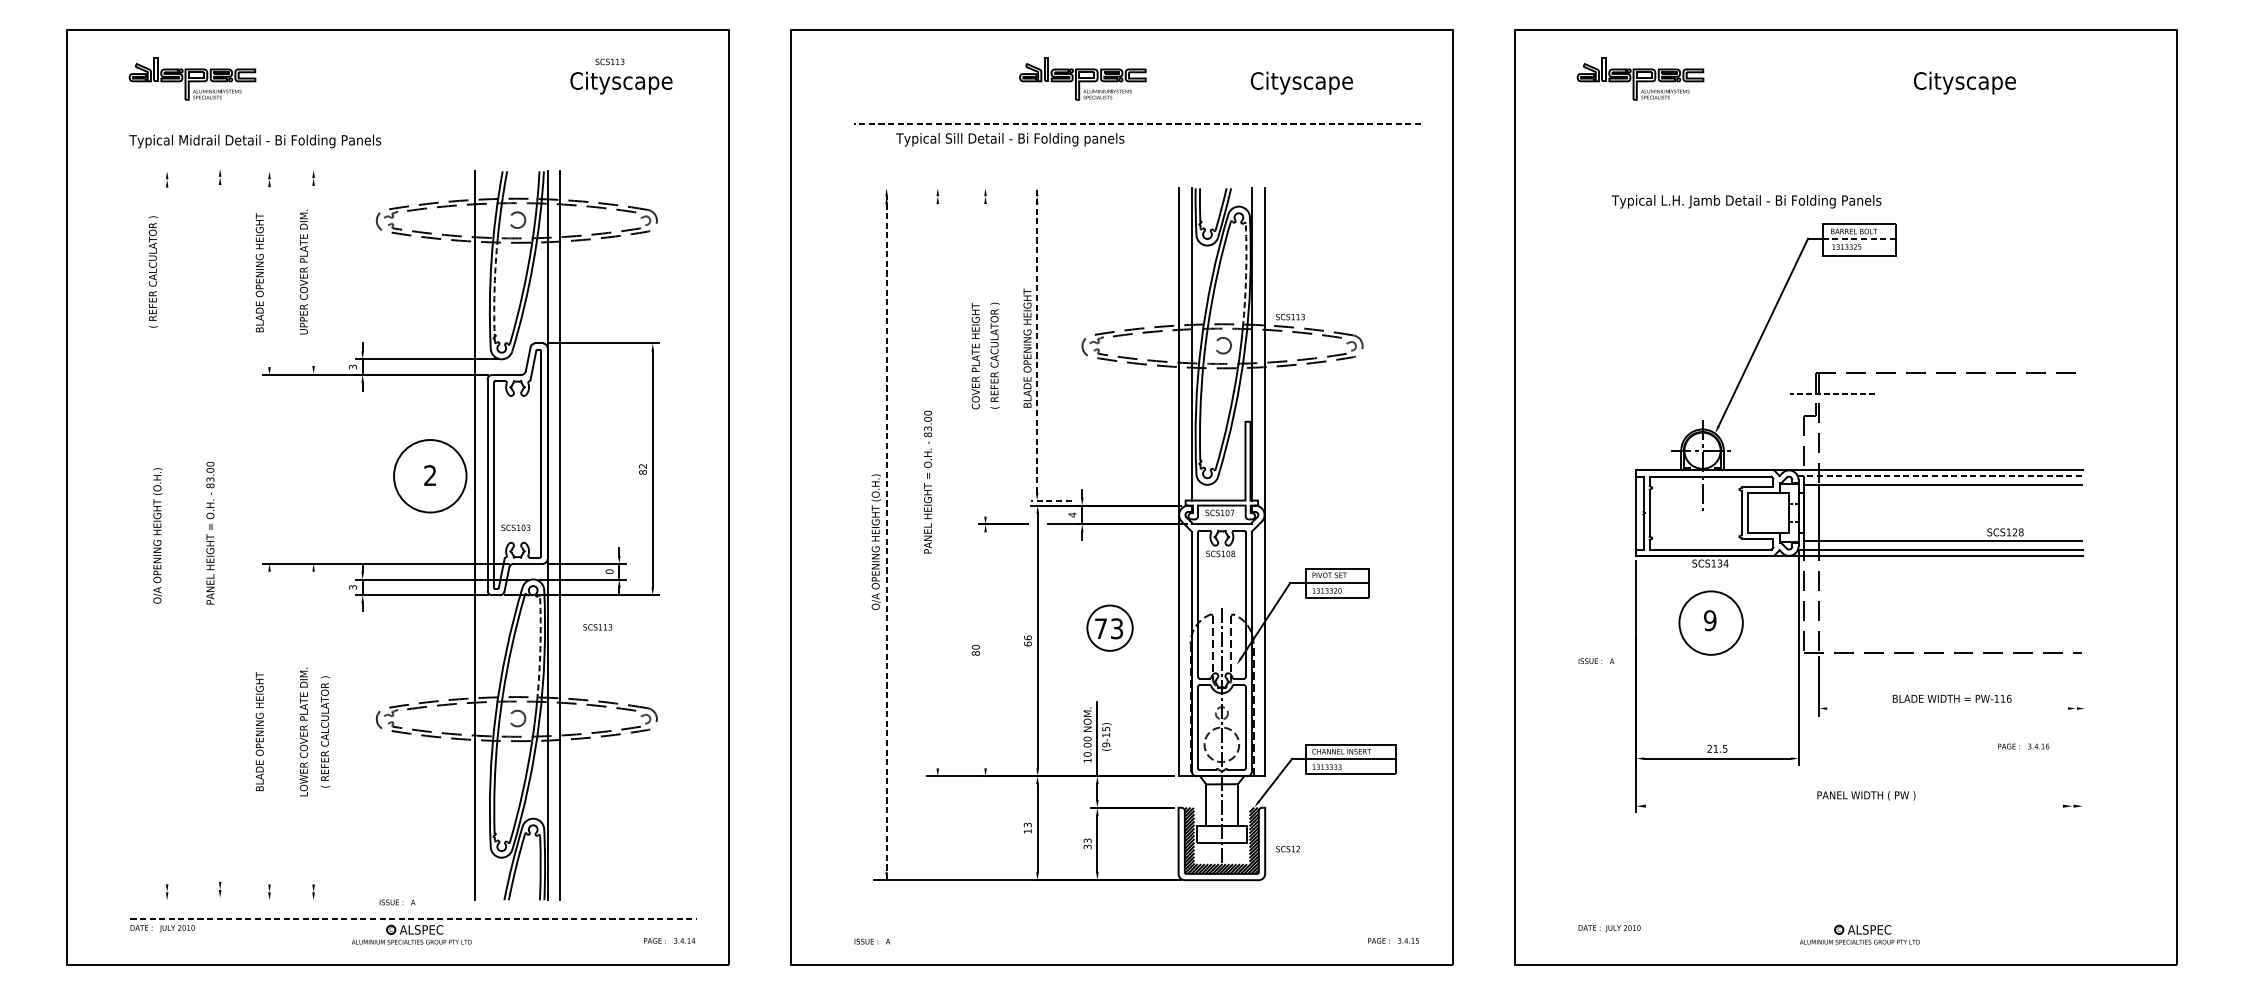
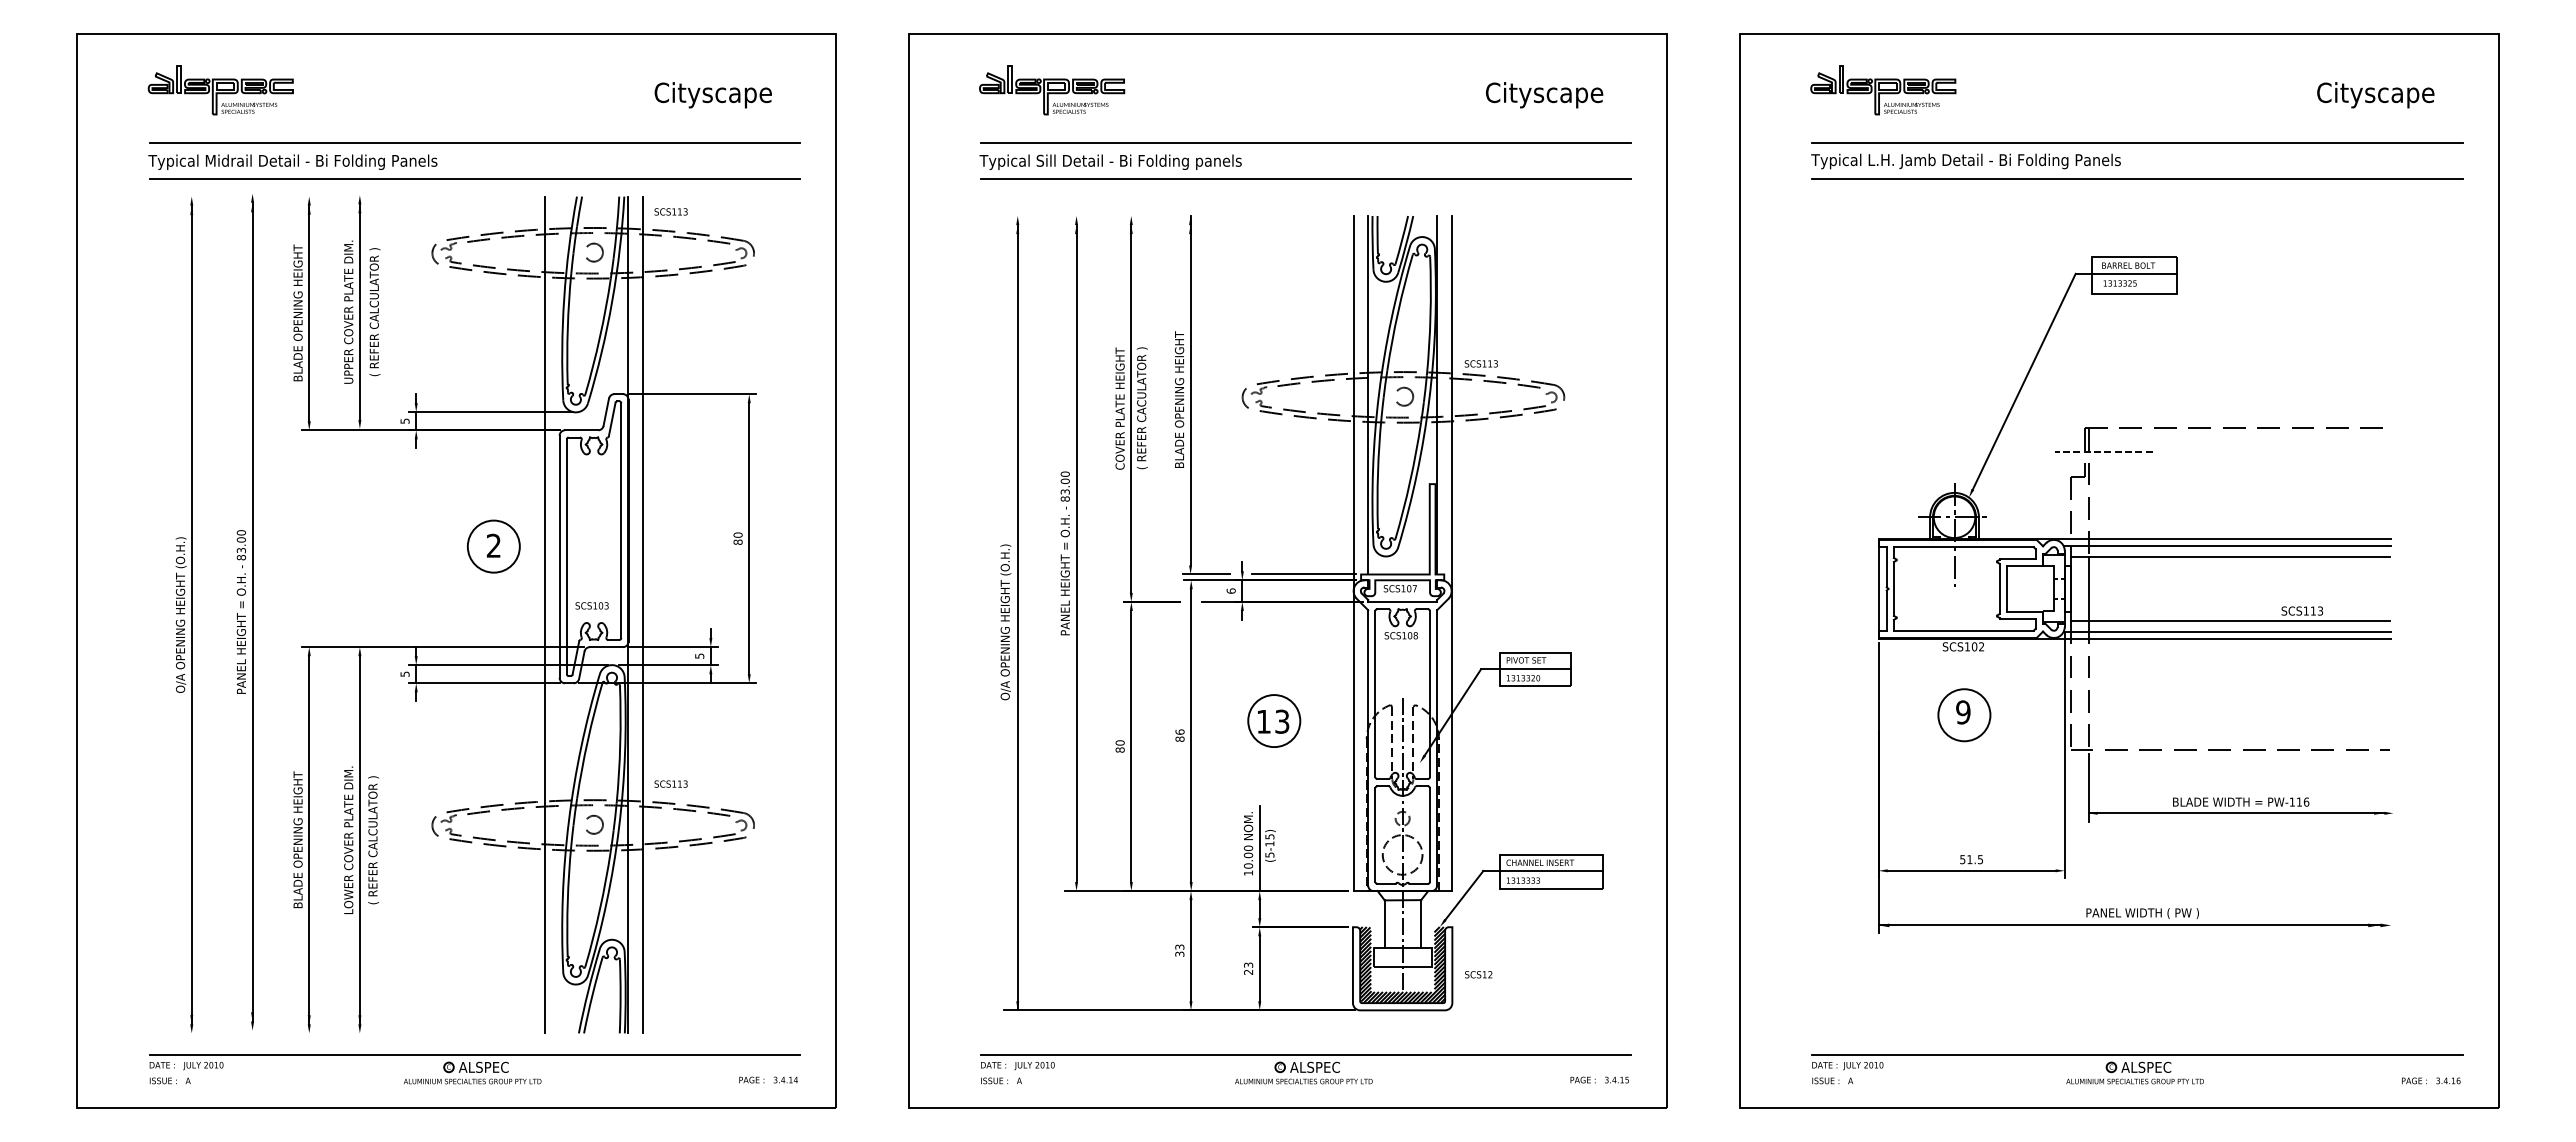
text: (609, 61) -> (670, 211), moved
part: (1083, 78) -> (1052, 90), moved
text: (1301, 83) -> (1544, 95), moved
text: (1964, 83) -> (2375, 95), moved
line: (413, 124) -> (474, 142), added
line: (1137, 124) -> (1305, 142), dashed -> solid
line: (1861, 124) -> (2137, 142), added
text: (1010, 139) -> (1110, 161), moved
line: (413, 155) -> (474, 178), added
line: (1137, 155) -> (1305, 178), added
line: (1861, 155) -> (2137, 178), added
text: (1746, 201) -> (1965, 161), moved
line: (1859, 238) -> (2134, 273), dashed -> solid
line: (313, 271) -> (359, 311), added
text: (153, 272) -> (374, 312), moved
line: (269, 273) -> (309, 313), added
arc: (1246, 275) -> (1430, 316), dashed -> solid
arc: (494, 286) -> (567, 328), dashed -> solid
line: (1037, 340) -> (1190, 390), dashed -> solid
line: (985, 355) -> (1131, 408), added
text: (352, 366) -> (404, 420), 3 -> 5
text: (642, 465) -> (737, 534), 82 -> 80
circle: (429, 476) -> (493, 546), size x0.62
line: (1940, 476) -> (2227, 546), dashed -> solid
line: (937, 482) -> (1076, 553), added
line: (1051, 500) -> (1206, 574), dashed -> solid
line: (1135, 500) -> (1303, 574), added
text: (1071, 514) -> (1230, 590), 4 -> 6
text: (2017, 531) -> (2316, 610), SCS128 -> SCS113
line: (220, 532) -> (252, 611), added
line: (166, 535) -> (191, 614), added
line: (886, 538) -> (1017, 617), dashed -> solid
text: (1722, 563) -> (1977, 646), SCS134 -> SCS102
text: (609, 571) -> (699, 655), 0 -> 5
text: (352, 586) -> (404, 673), 3 -> 5
circle: (1711, 623) -> (1964, 715), size x0.71
text: (597, 626) -> (670, 783), moved
text: (1100, 628) -> (1263, 721), 73 -> 13
text: (1027, 643) -> (1179, 738), 66 -> 86
arc: (540, 648) -> (620, 744), dashed -> solid
line: (985, 650) -> (1131, 746), added
text: (1596, 660) -> (1832, 1080), moved
line: (1948, 708) -> (2236, 813), added
line: (269, 732) -> (309, 840), added
line: (313, 732) -> (359, 840), added
text: (1105, 744) -> (1269, 854), (9-15) -> (5-15)
text: (2023, 746) -> (2431, 1080), moved
text: (1709, 748) -> (1962, 859), 21.5 -> 51.5
line: (1854, 806) -> (2129, 925), added
text: (1027, 830) -> (1179, 953), 13 -> 33
text: (1087, 846) -> (1248, 971), 33 -> 23
text: (396, 902) -> (169, 1080), moved
line: (414, 918) -> (475, 1054), dashed -> solid
line: (1861, 918) -> (2137, 1054), added
part: (1137, 931) -> (1305, 1069), added

